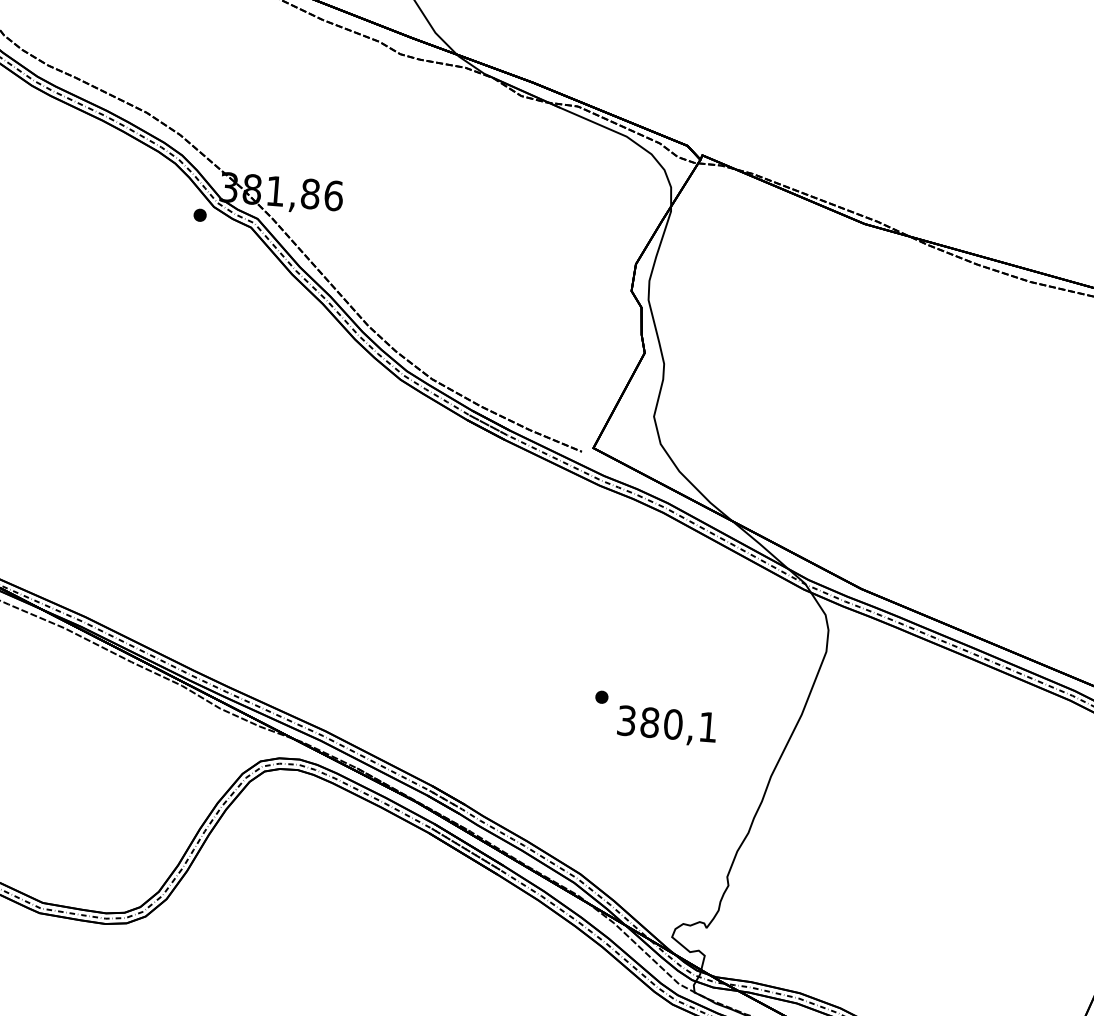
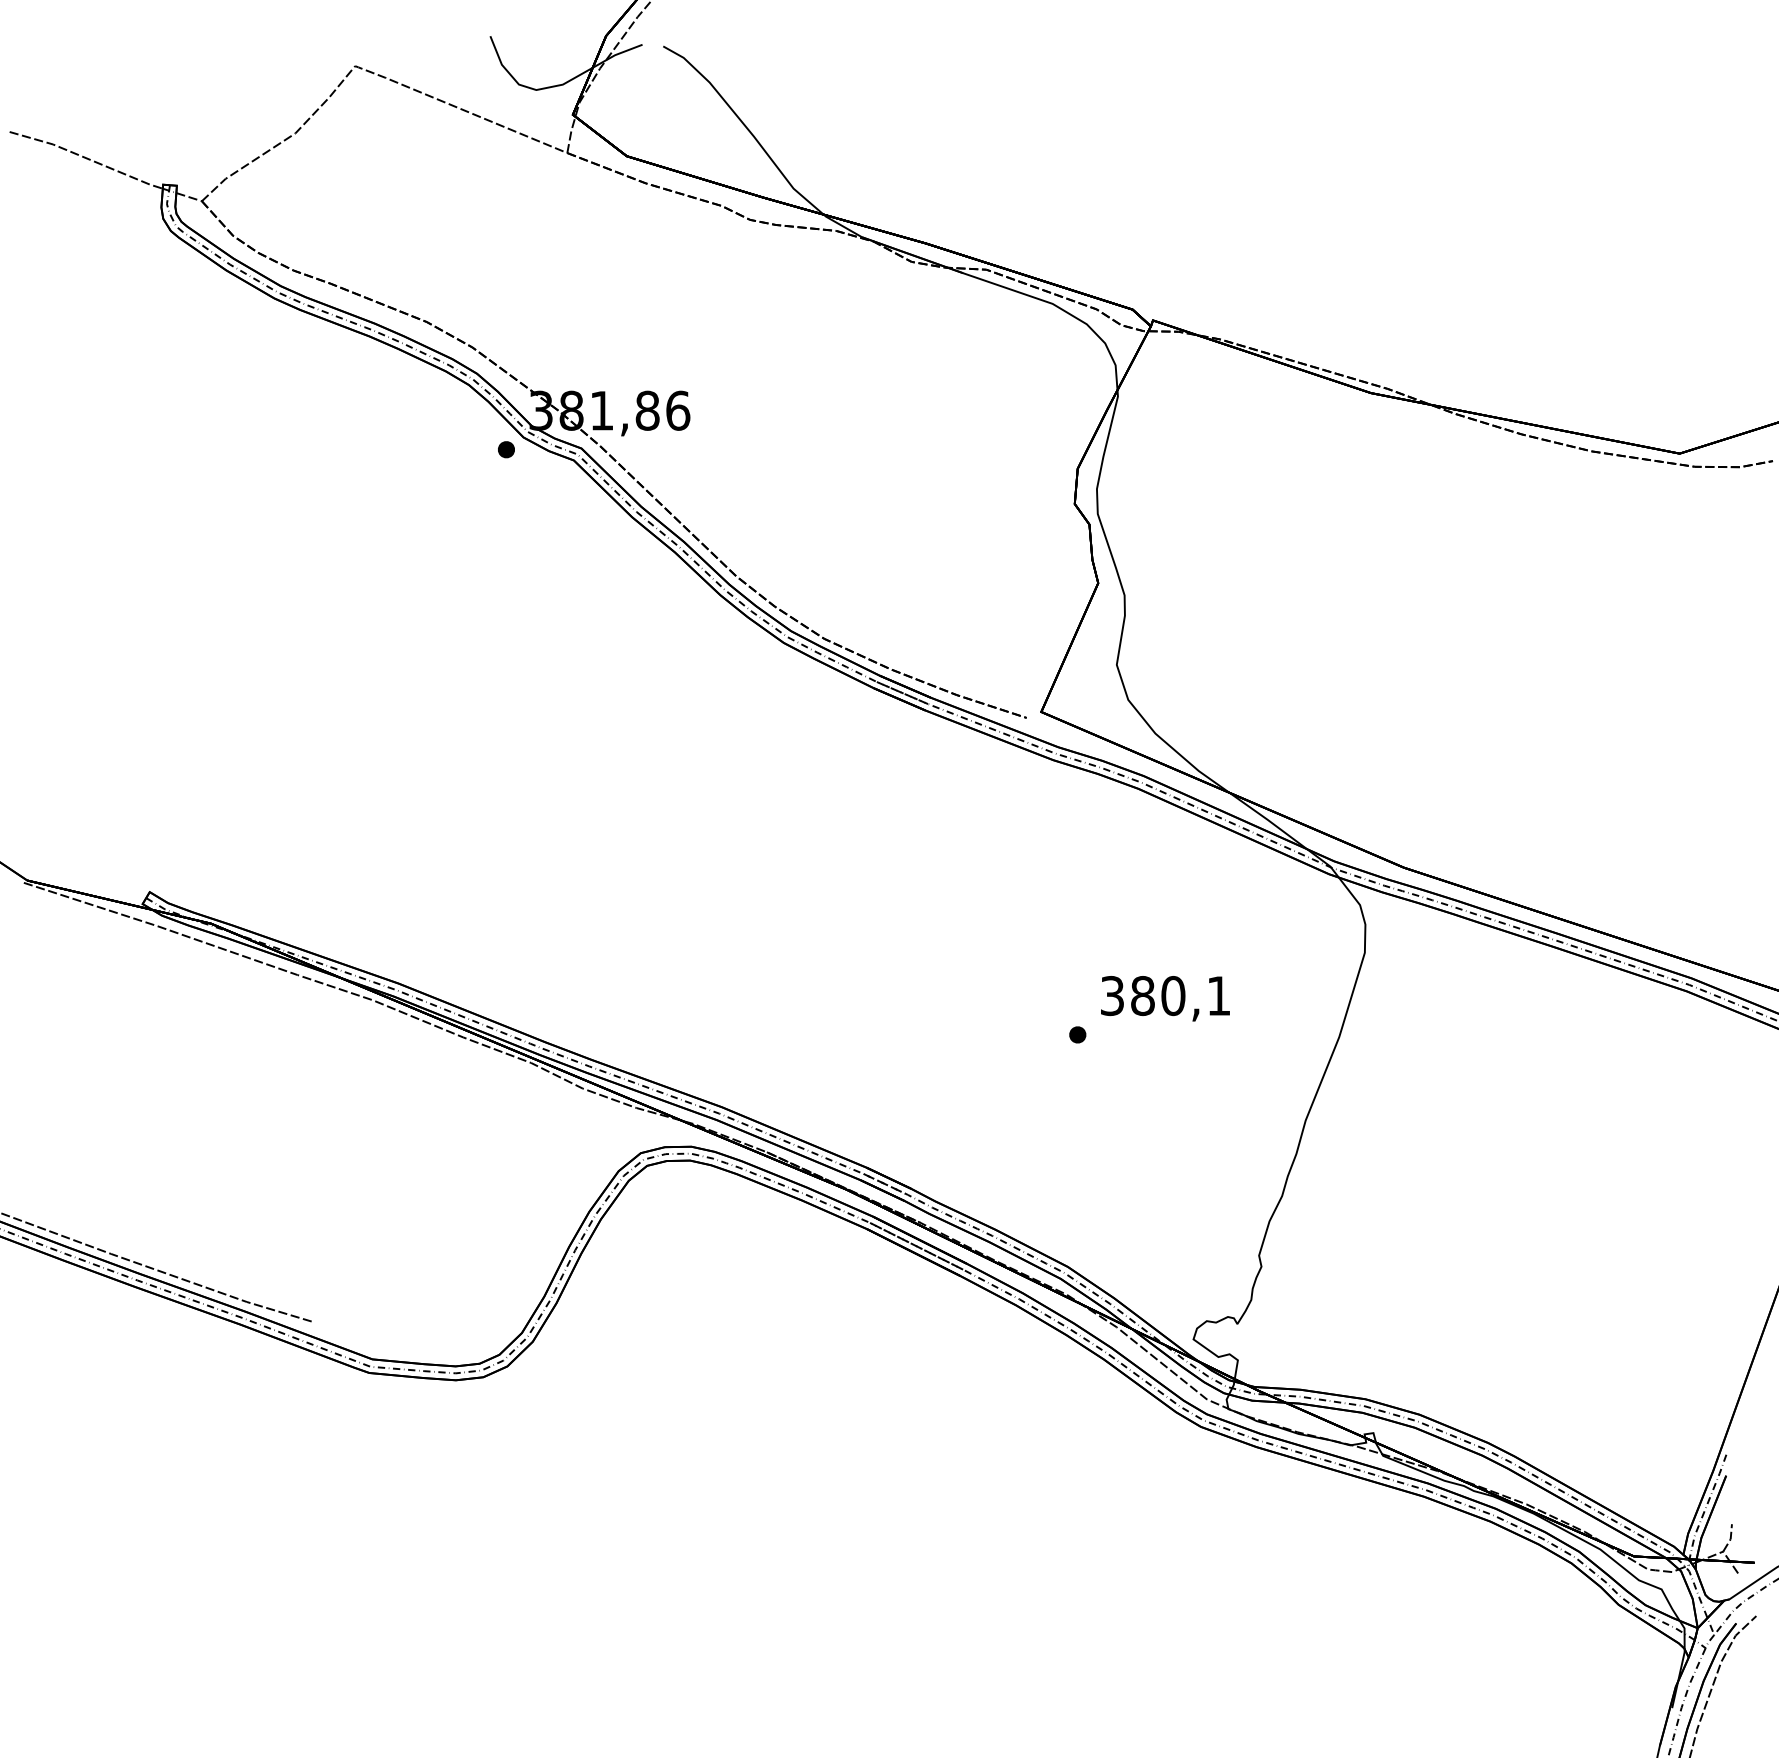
text: (667, 725) -> (1165, 998), moved

